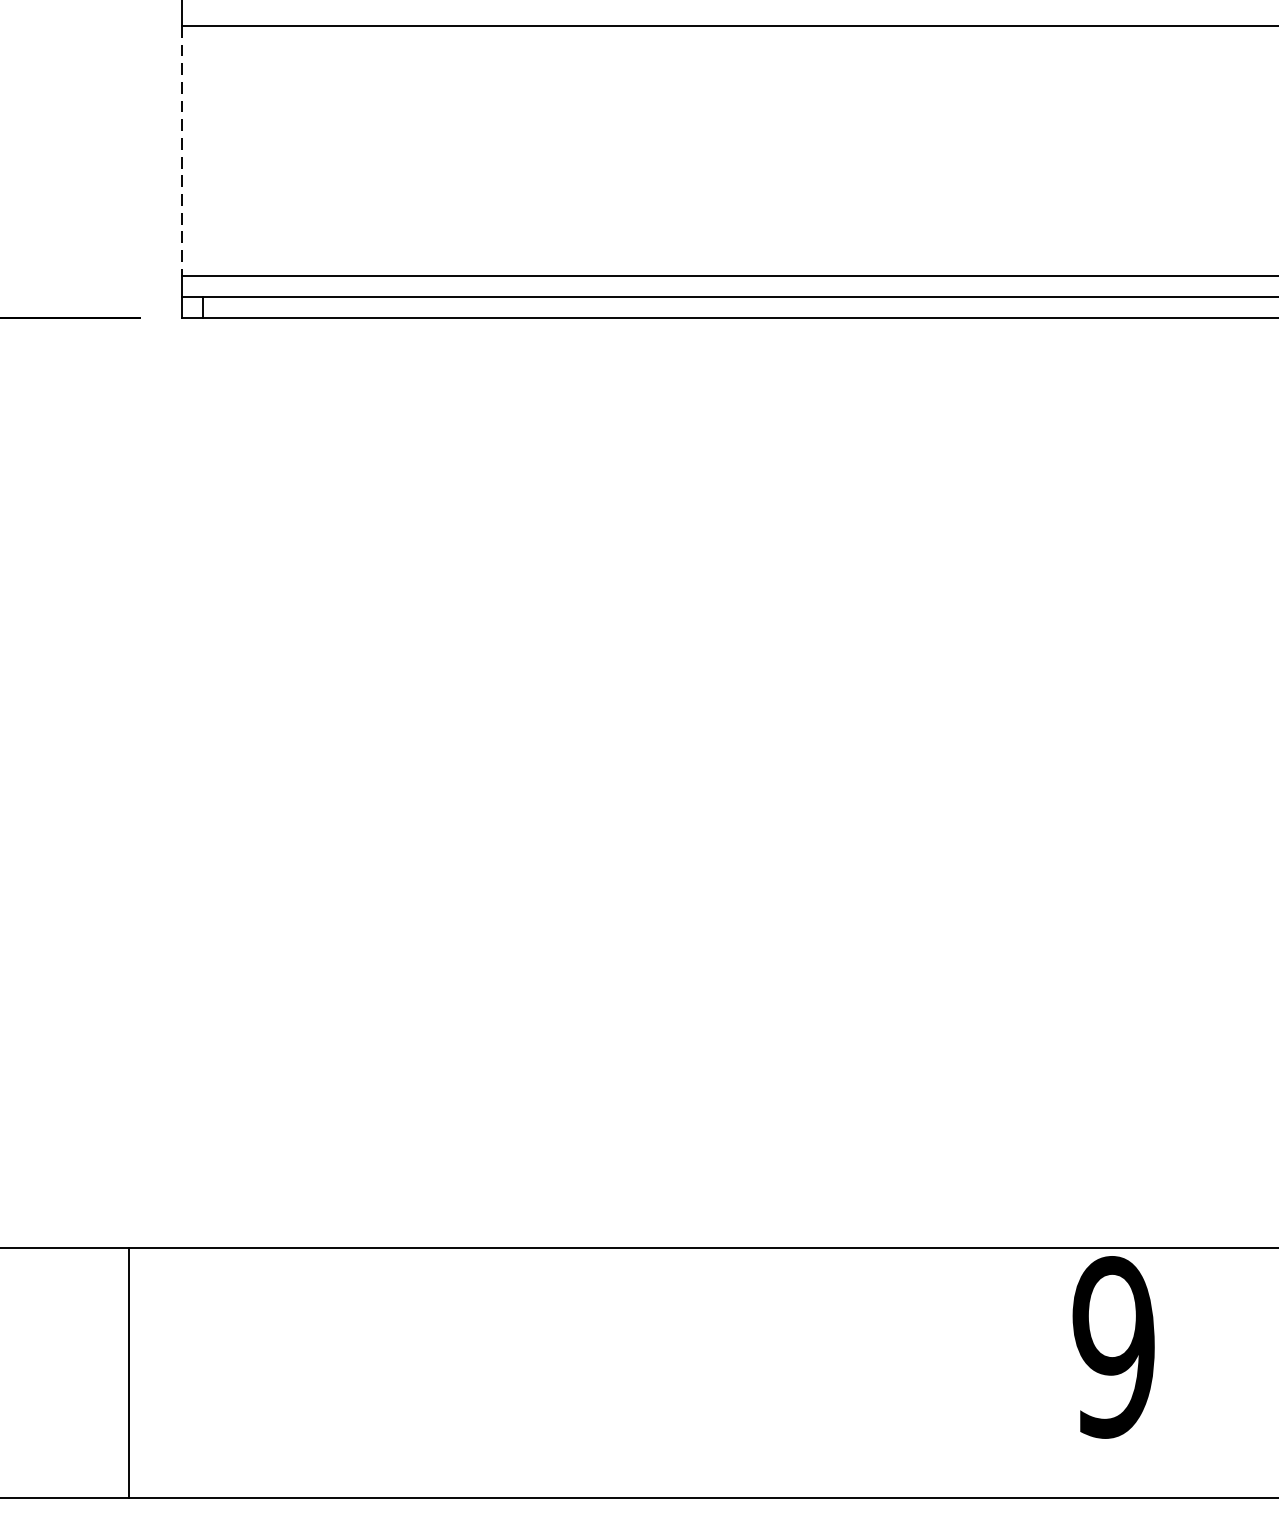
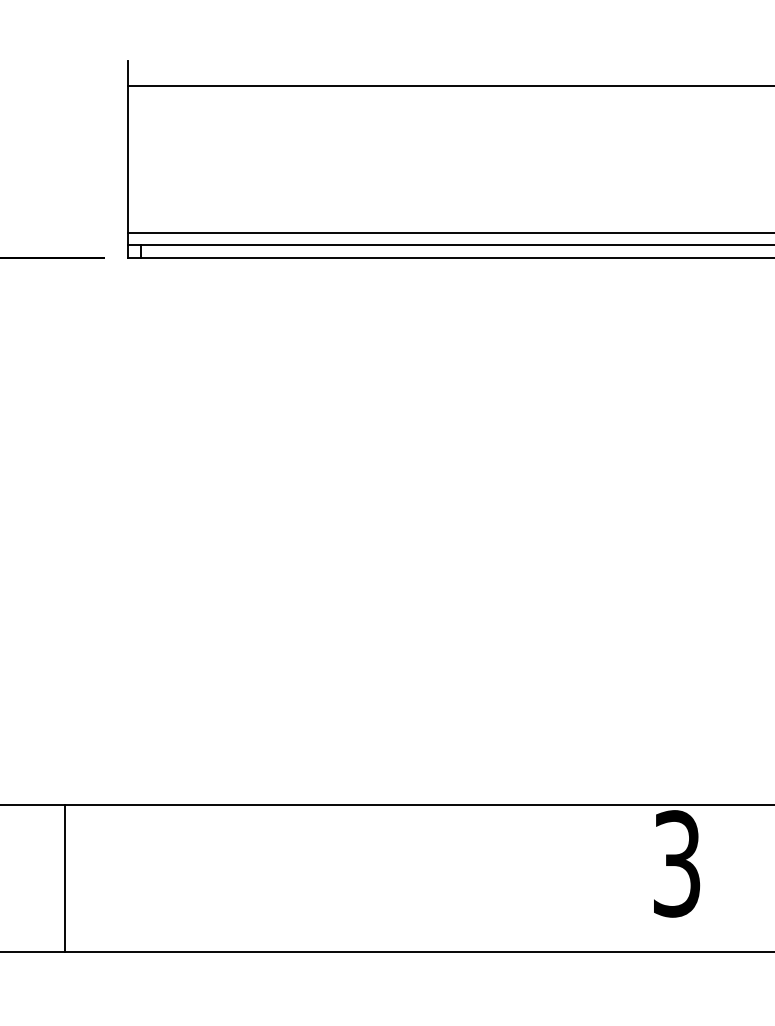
line: (182, 150) -> (128, 159), dashed -> solid
text: (1113, 1346) -> (676, 863), 9 -> 3
line: (127, 1372) -> (64, 878), moved

